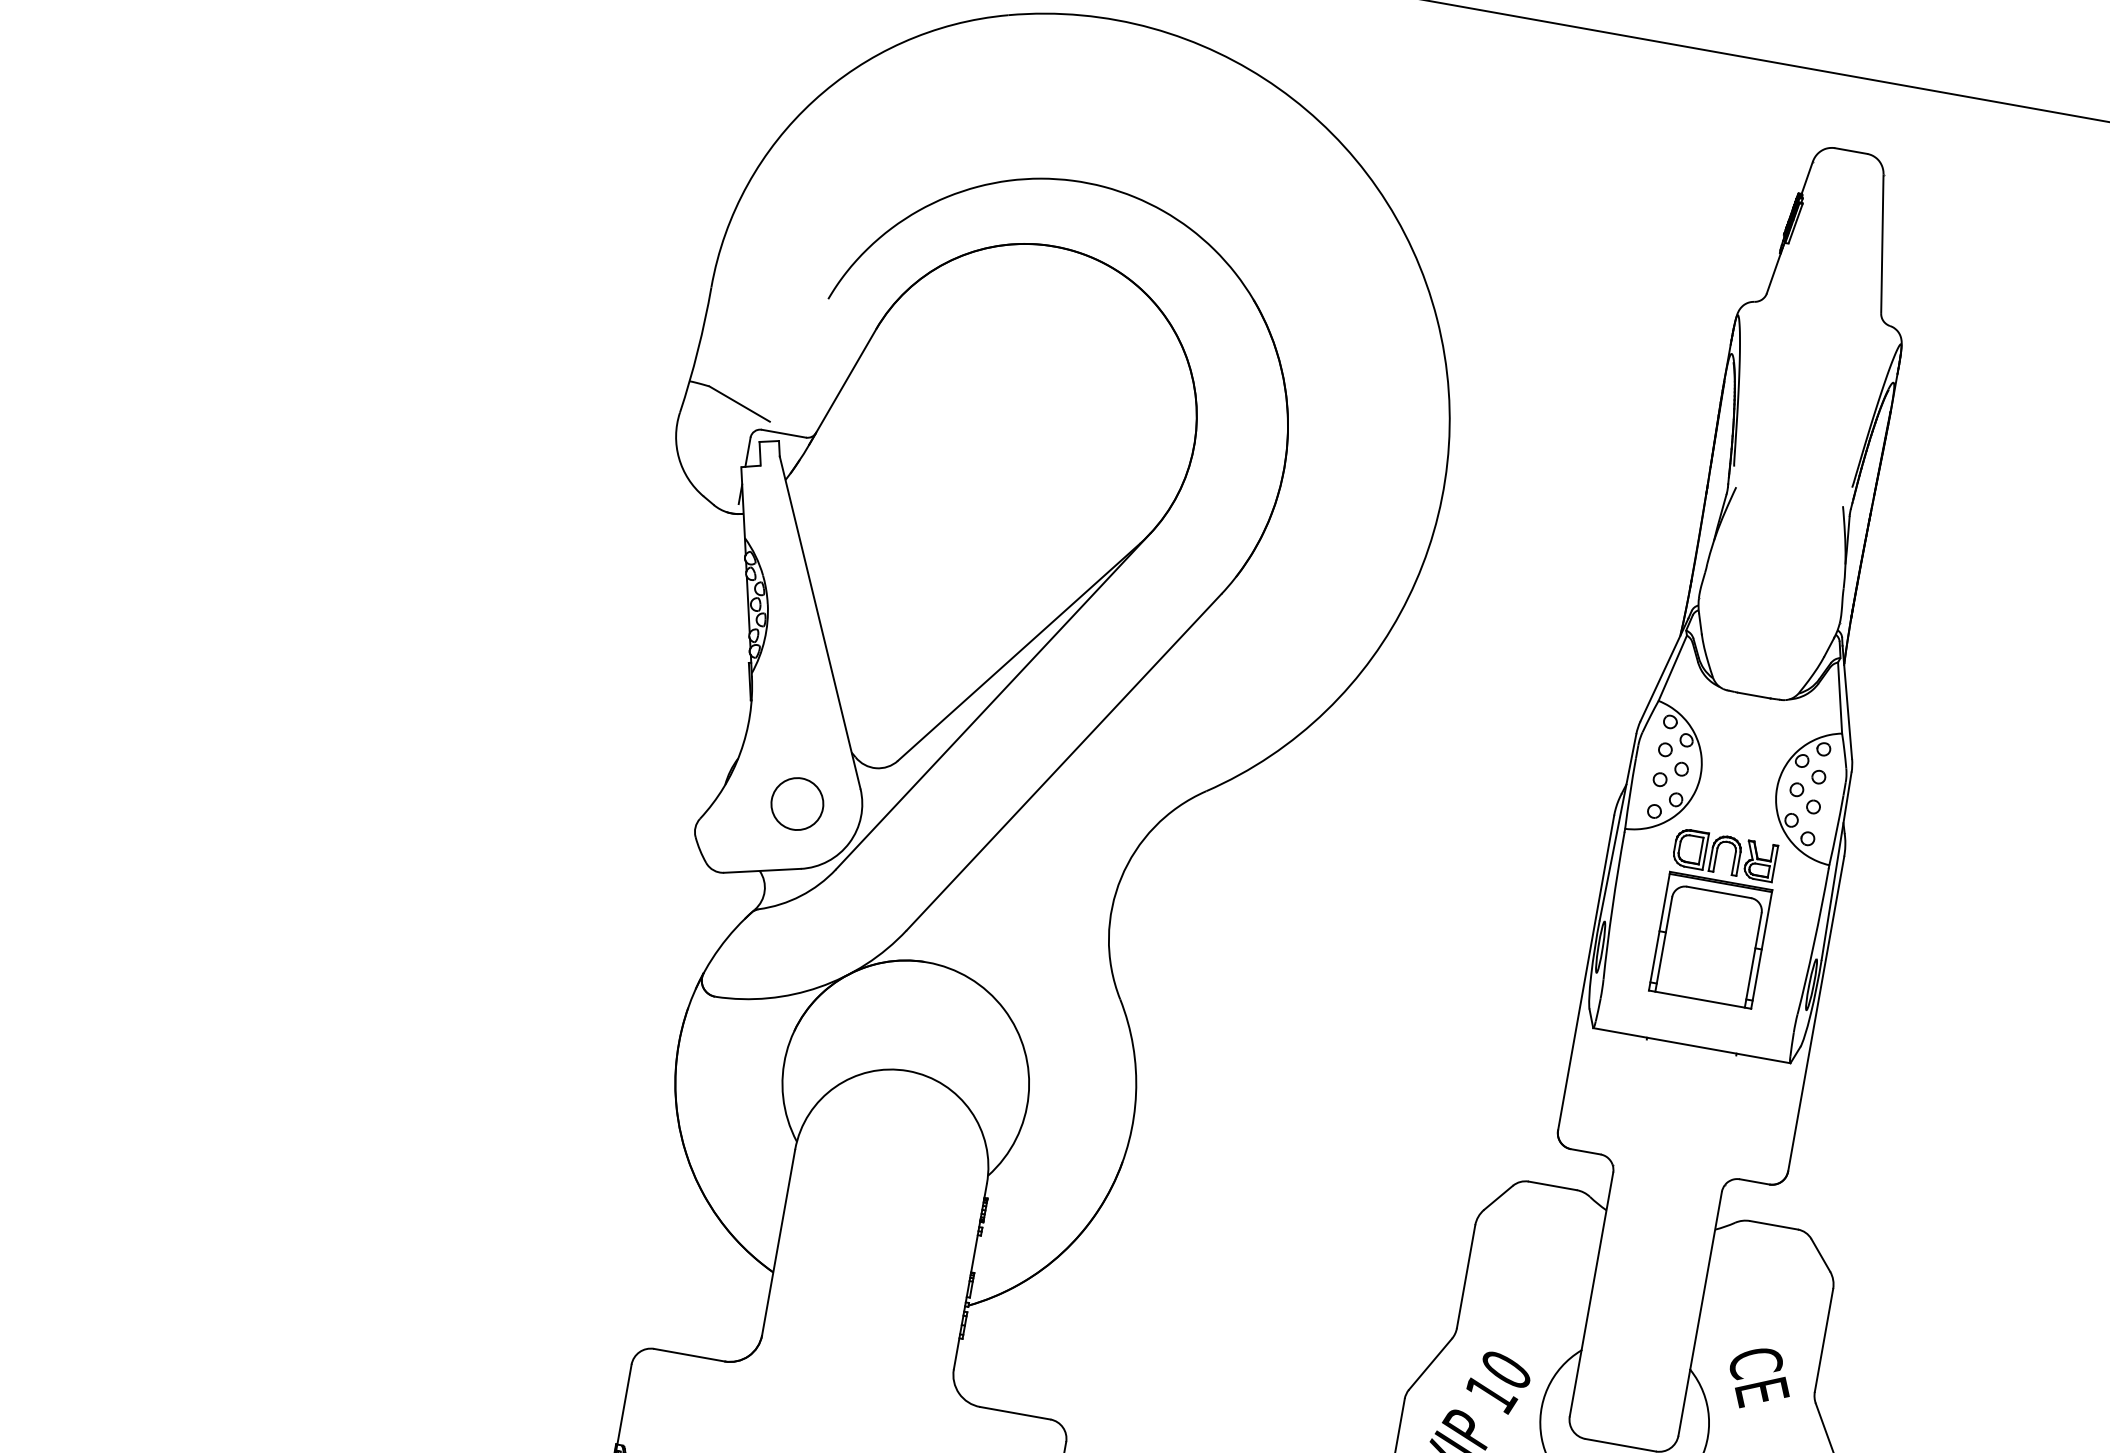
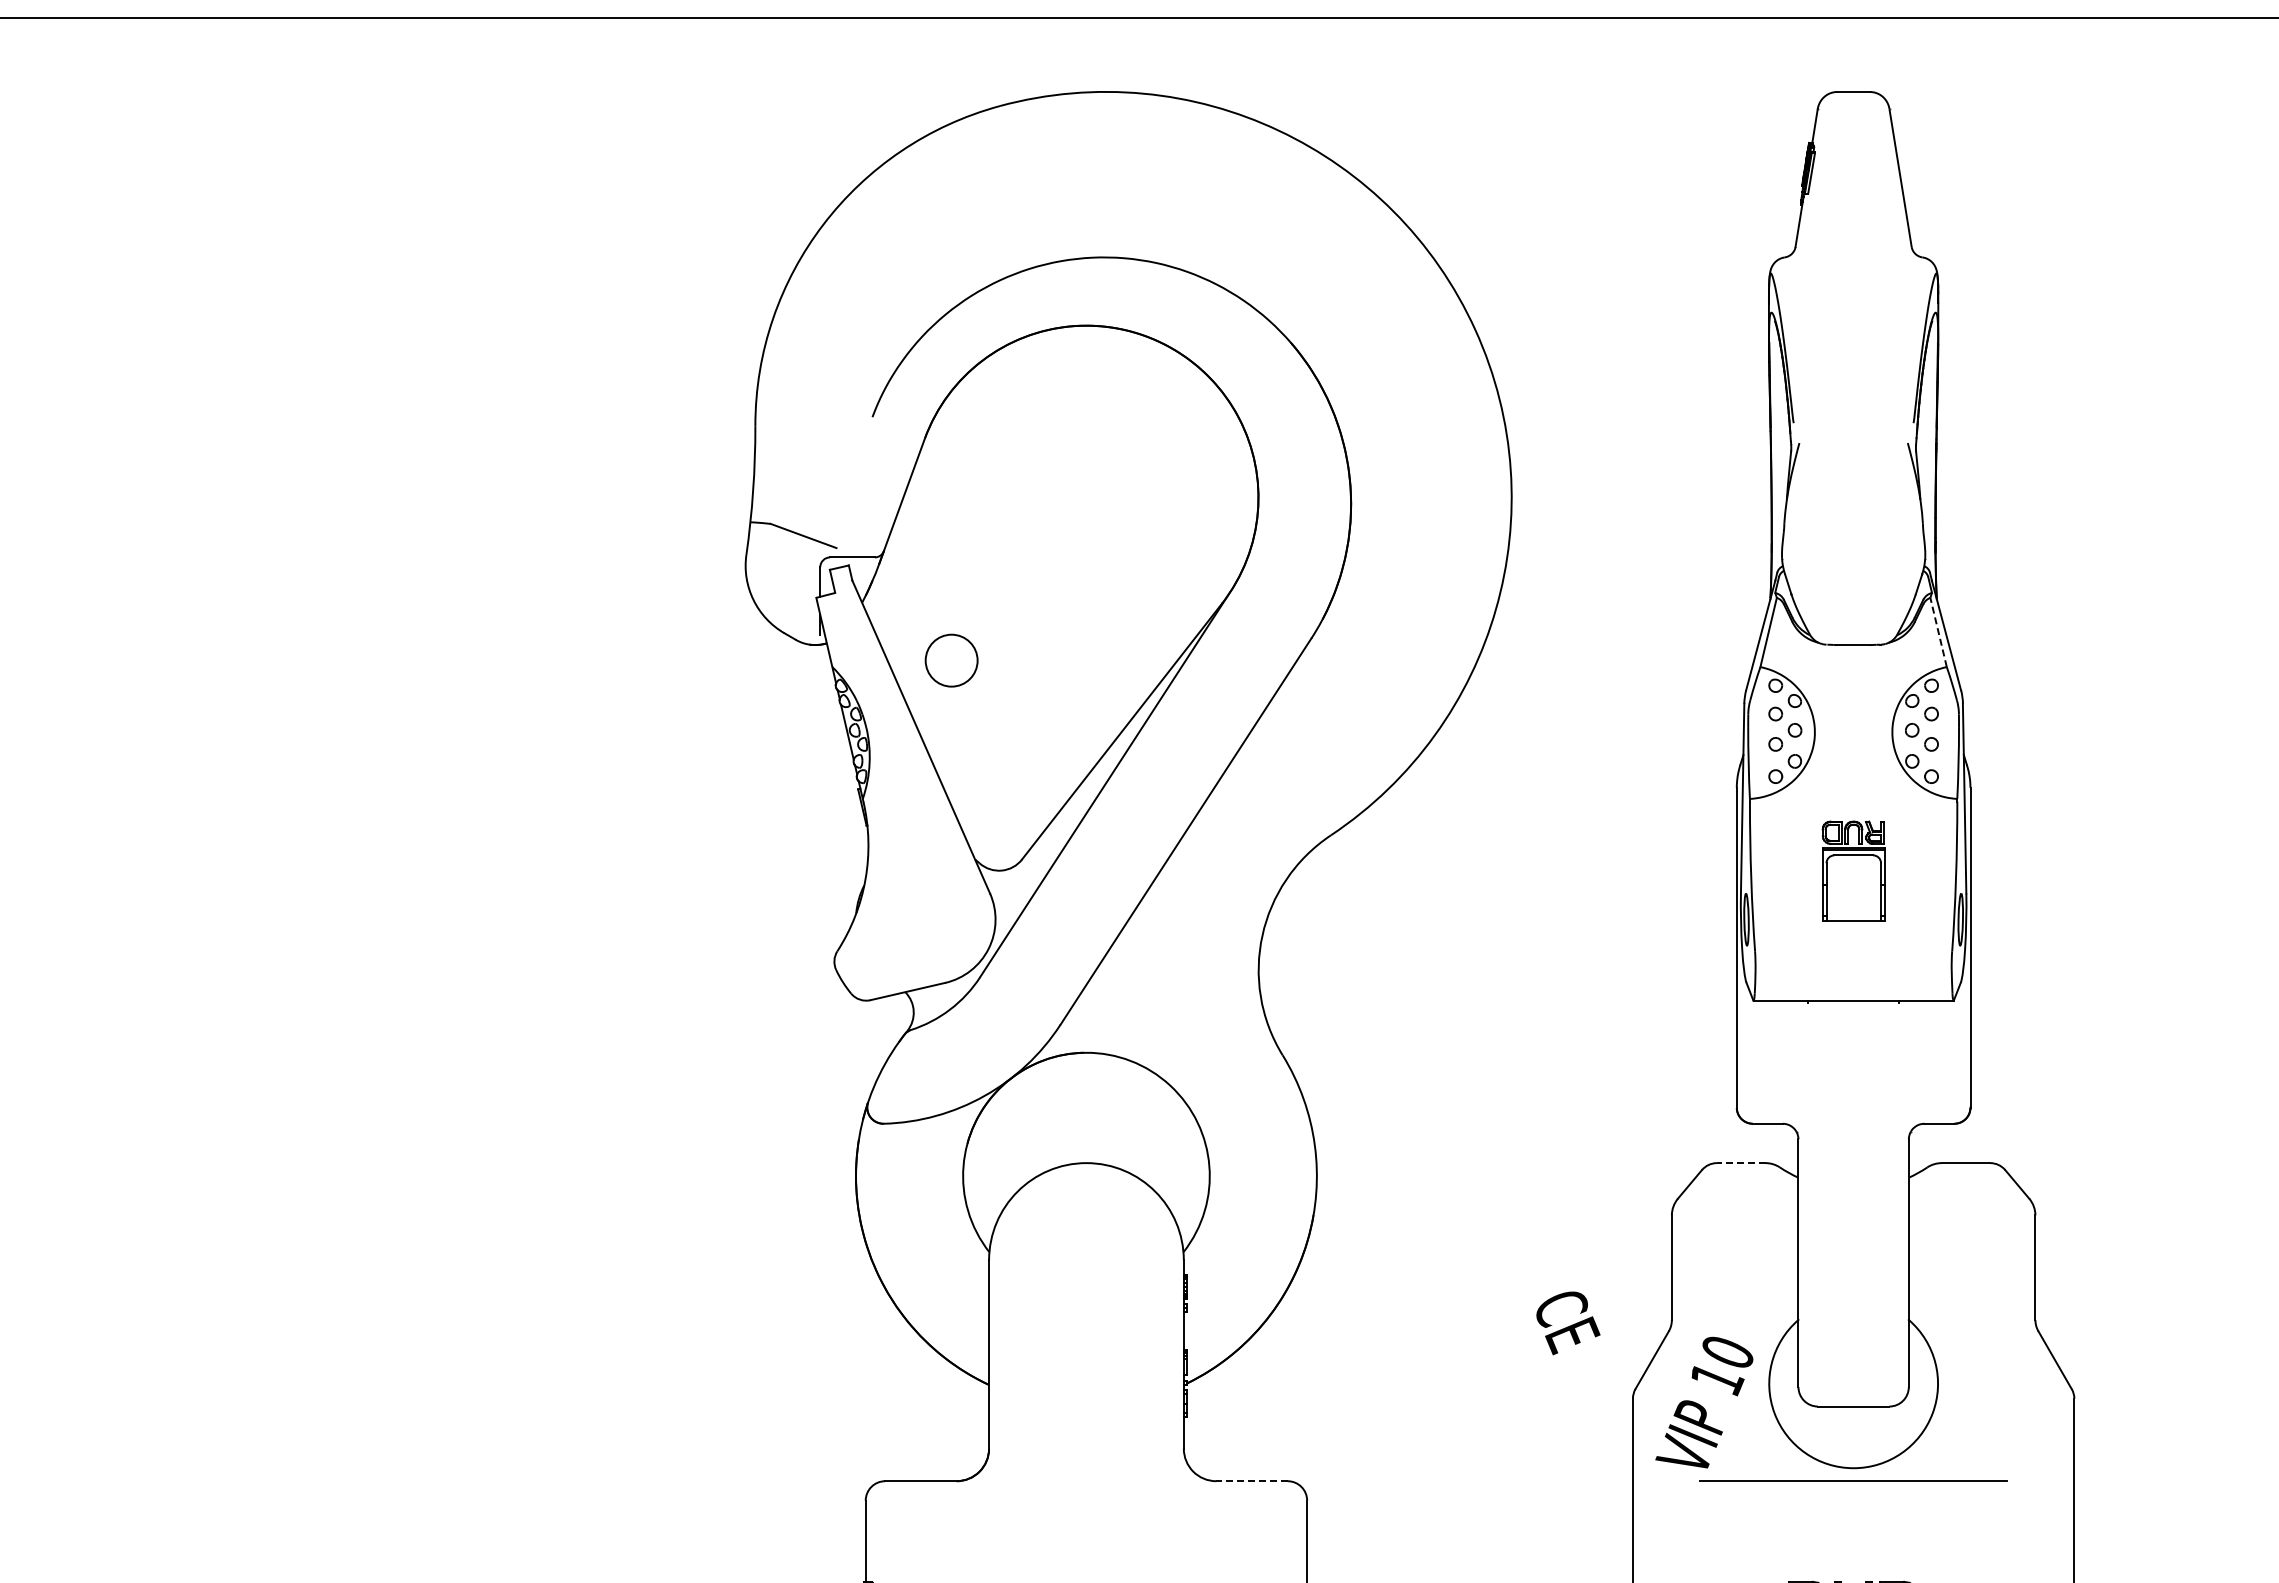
line: (1839, 698) -> (1938, 632), solid -> dashed
circle: (797, 803) -> (951, 660), moved
part: (1714, 917) -> (1853, 870), size x0.6
line: (1551, 1186) -> (1740, 1163), solid -> dashed
text: (1760, 1379) -> (1568, 1323), moved
line: (1014, 1413) -> (1251, 1481), solid -> dashed

